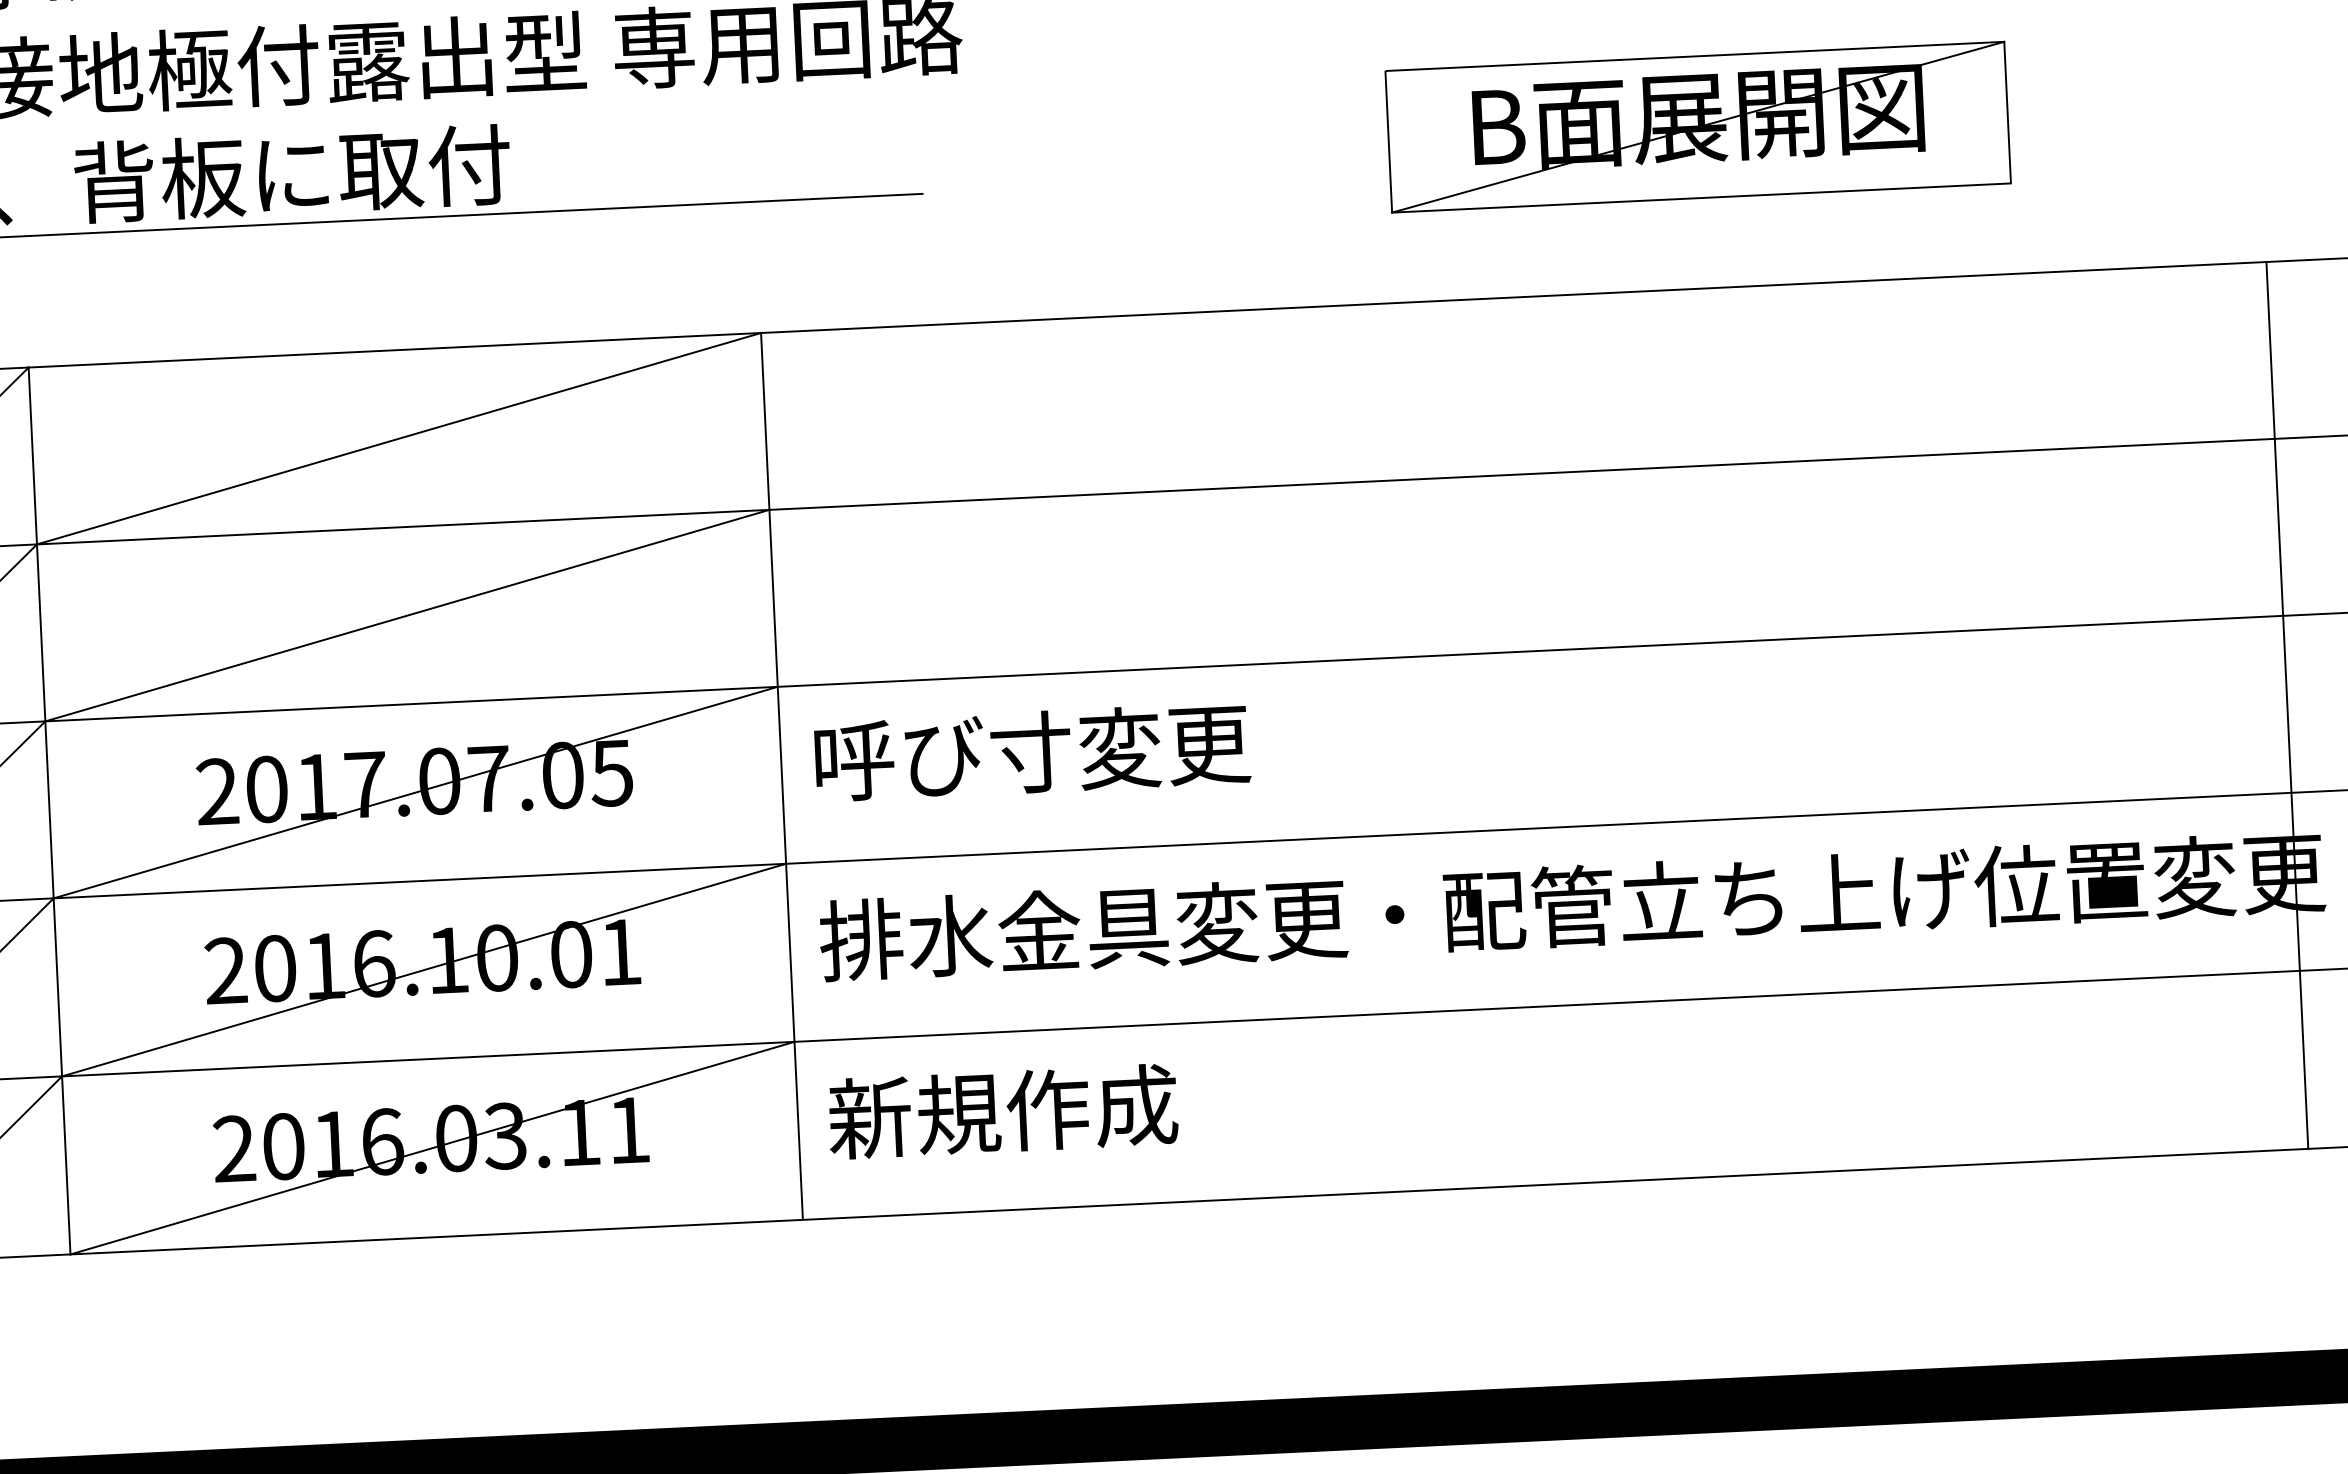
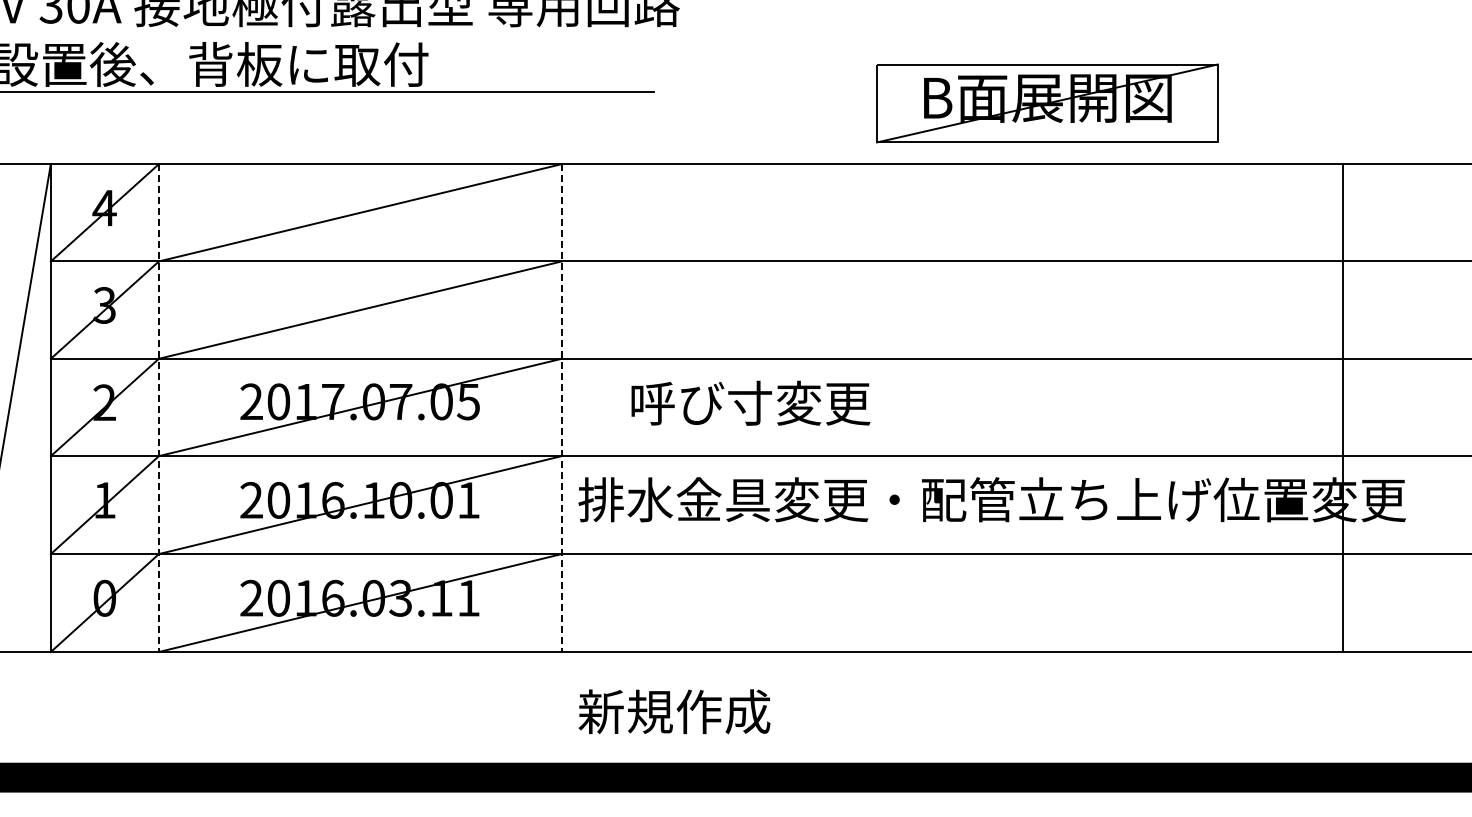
part: (1698, 127) -> (1047, 103), moved
line: (2286, 706) -> (1342, 408), moved
text: (1031, 750) -> (750, 402), moved
line: (781, 777) -> (561, 408), solid -> dashed
line: (48, 811) -> (158, 408), solid -> dashed
text: (1003, 1111) -> (674, 711), moved

